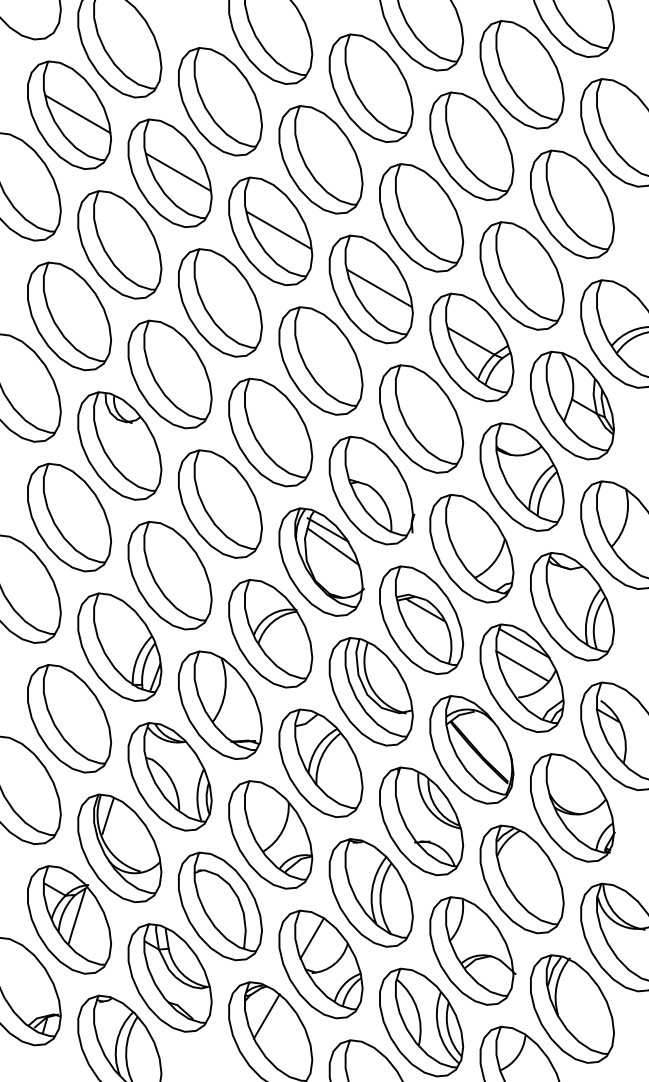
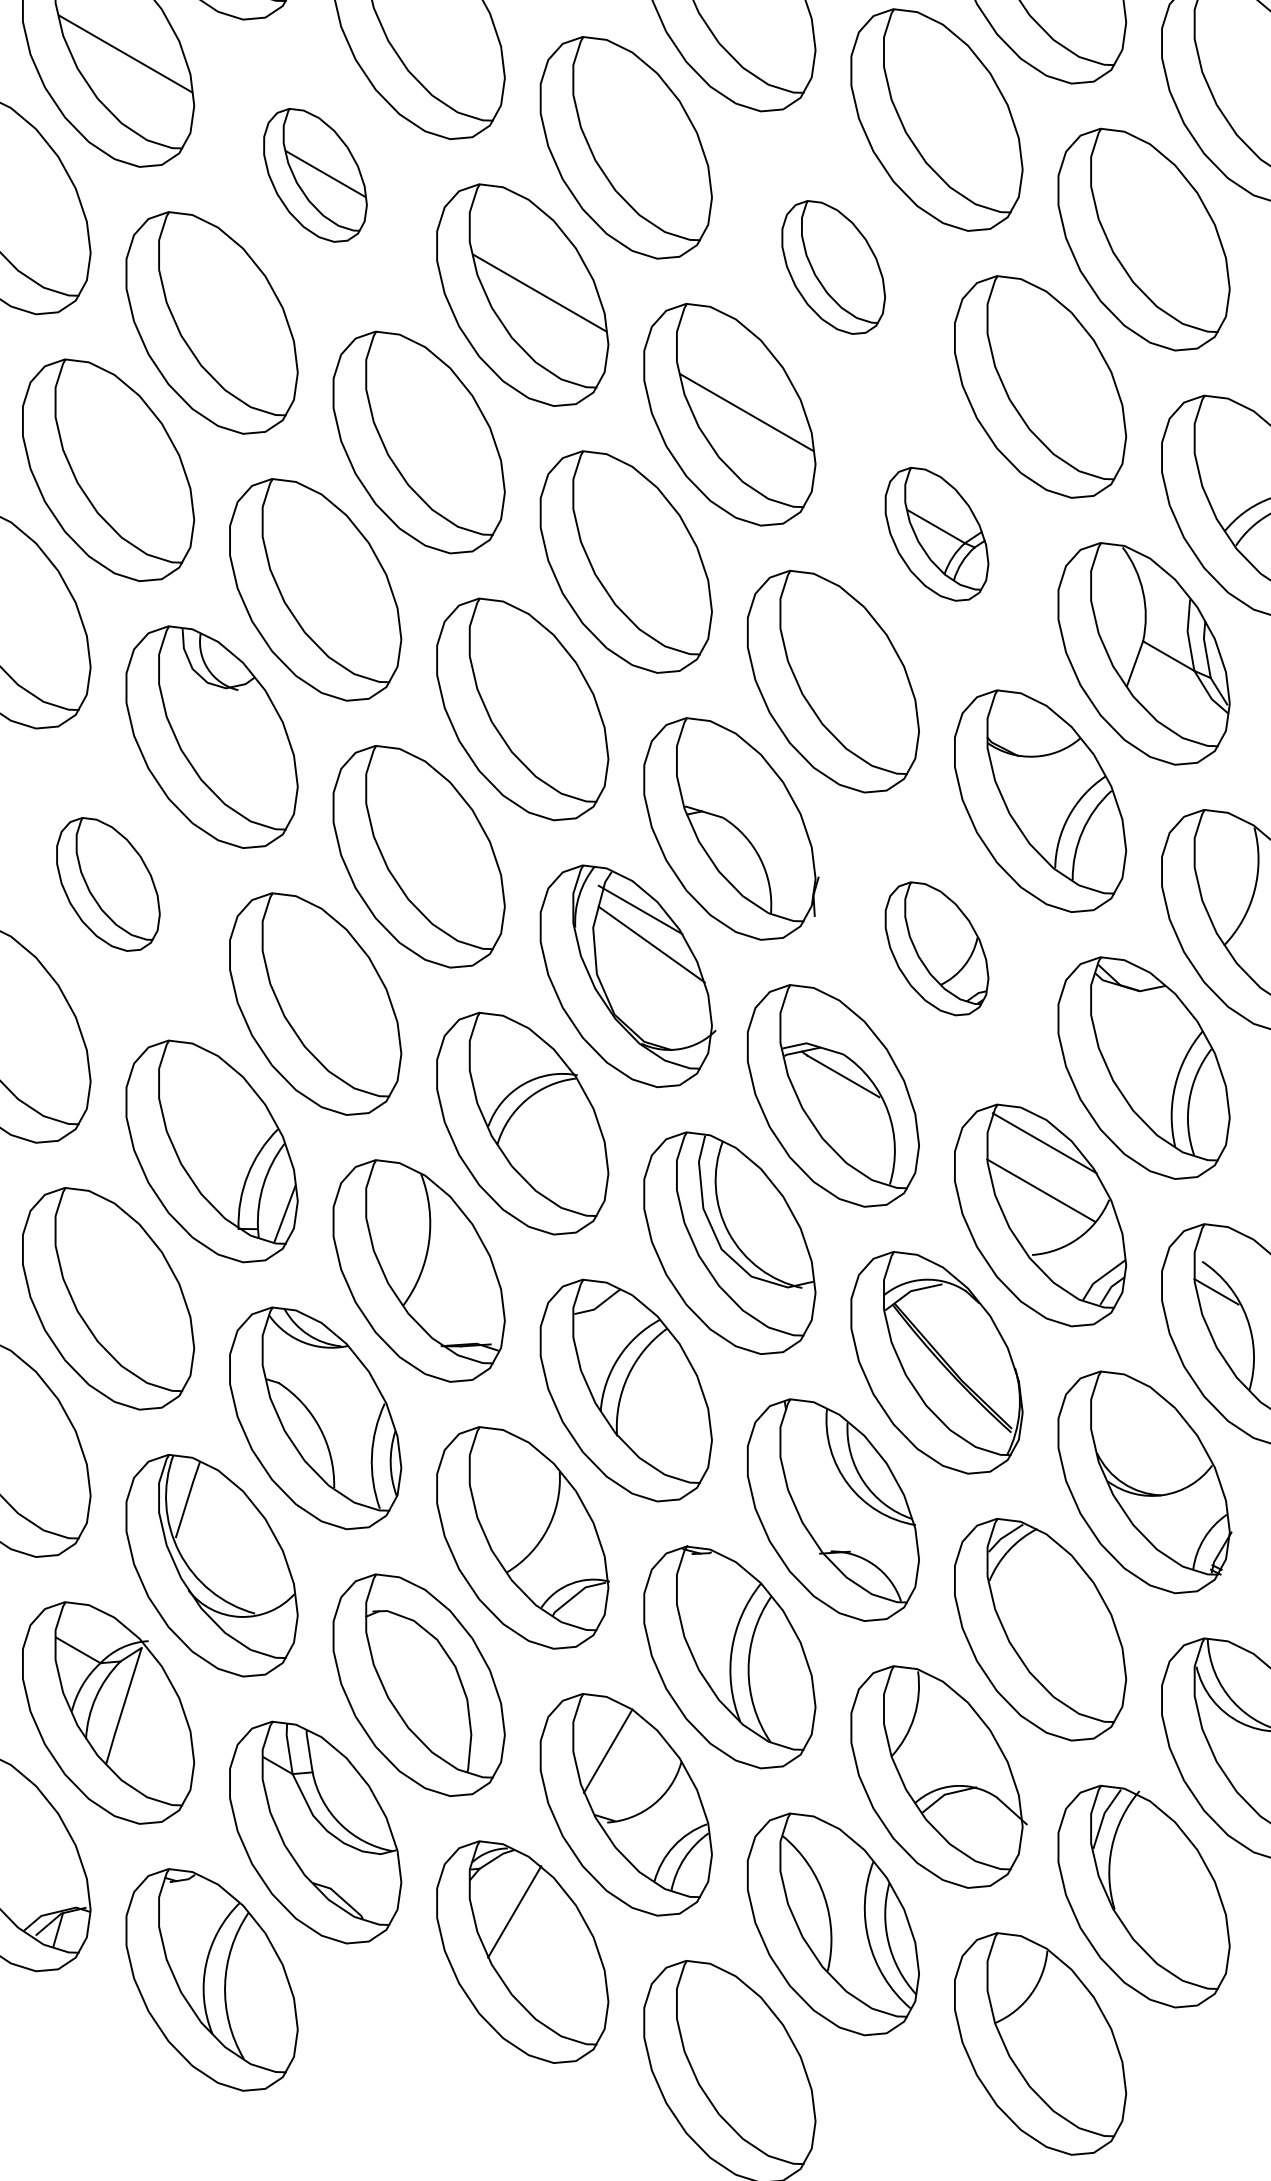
part: (169, 172) -> (314, 173), size x0.6
part: (421, 217) -> (833, 266), size x0.6
part: (471, 347) -> (936, 534), size x0.6
part: (69, 517) -> (108, 884), size x0.6
part: (471, 548) -> (936, 948), size x0.6

